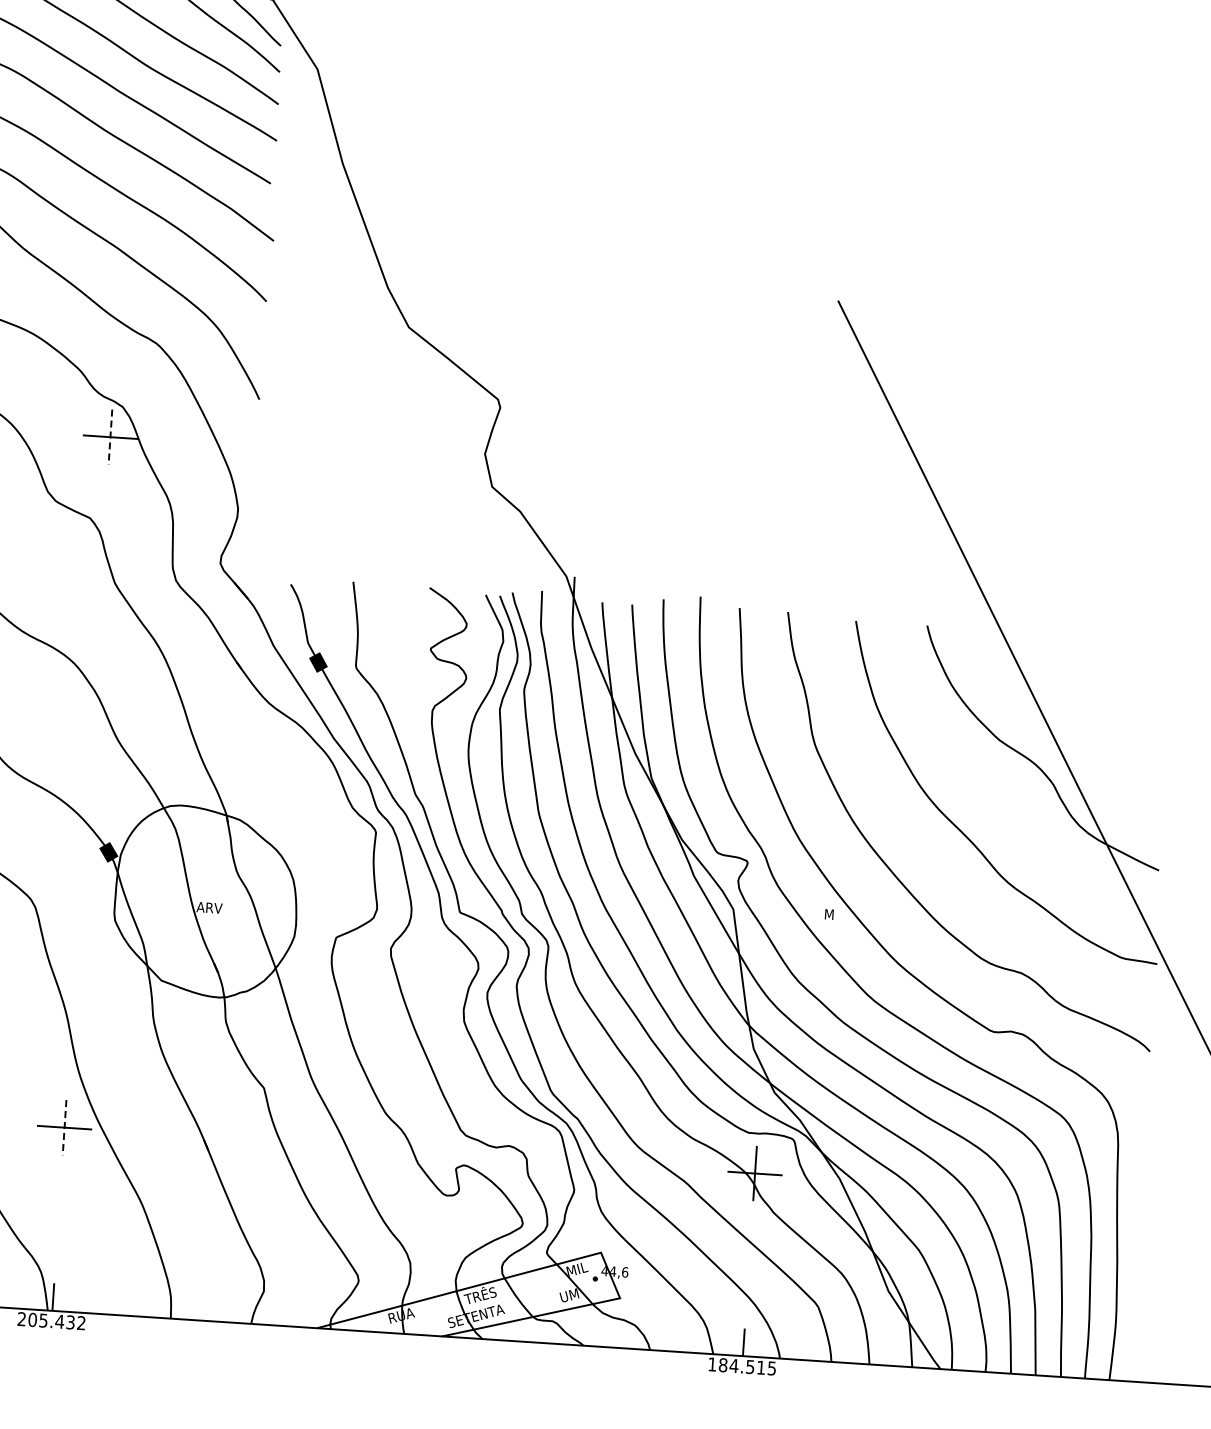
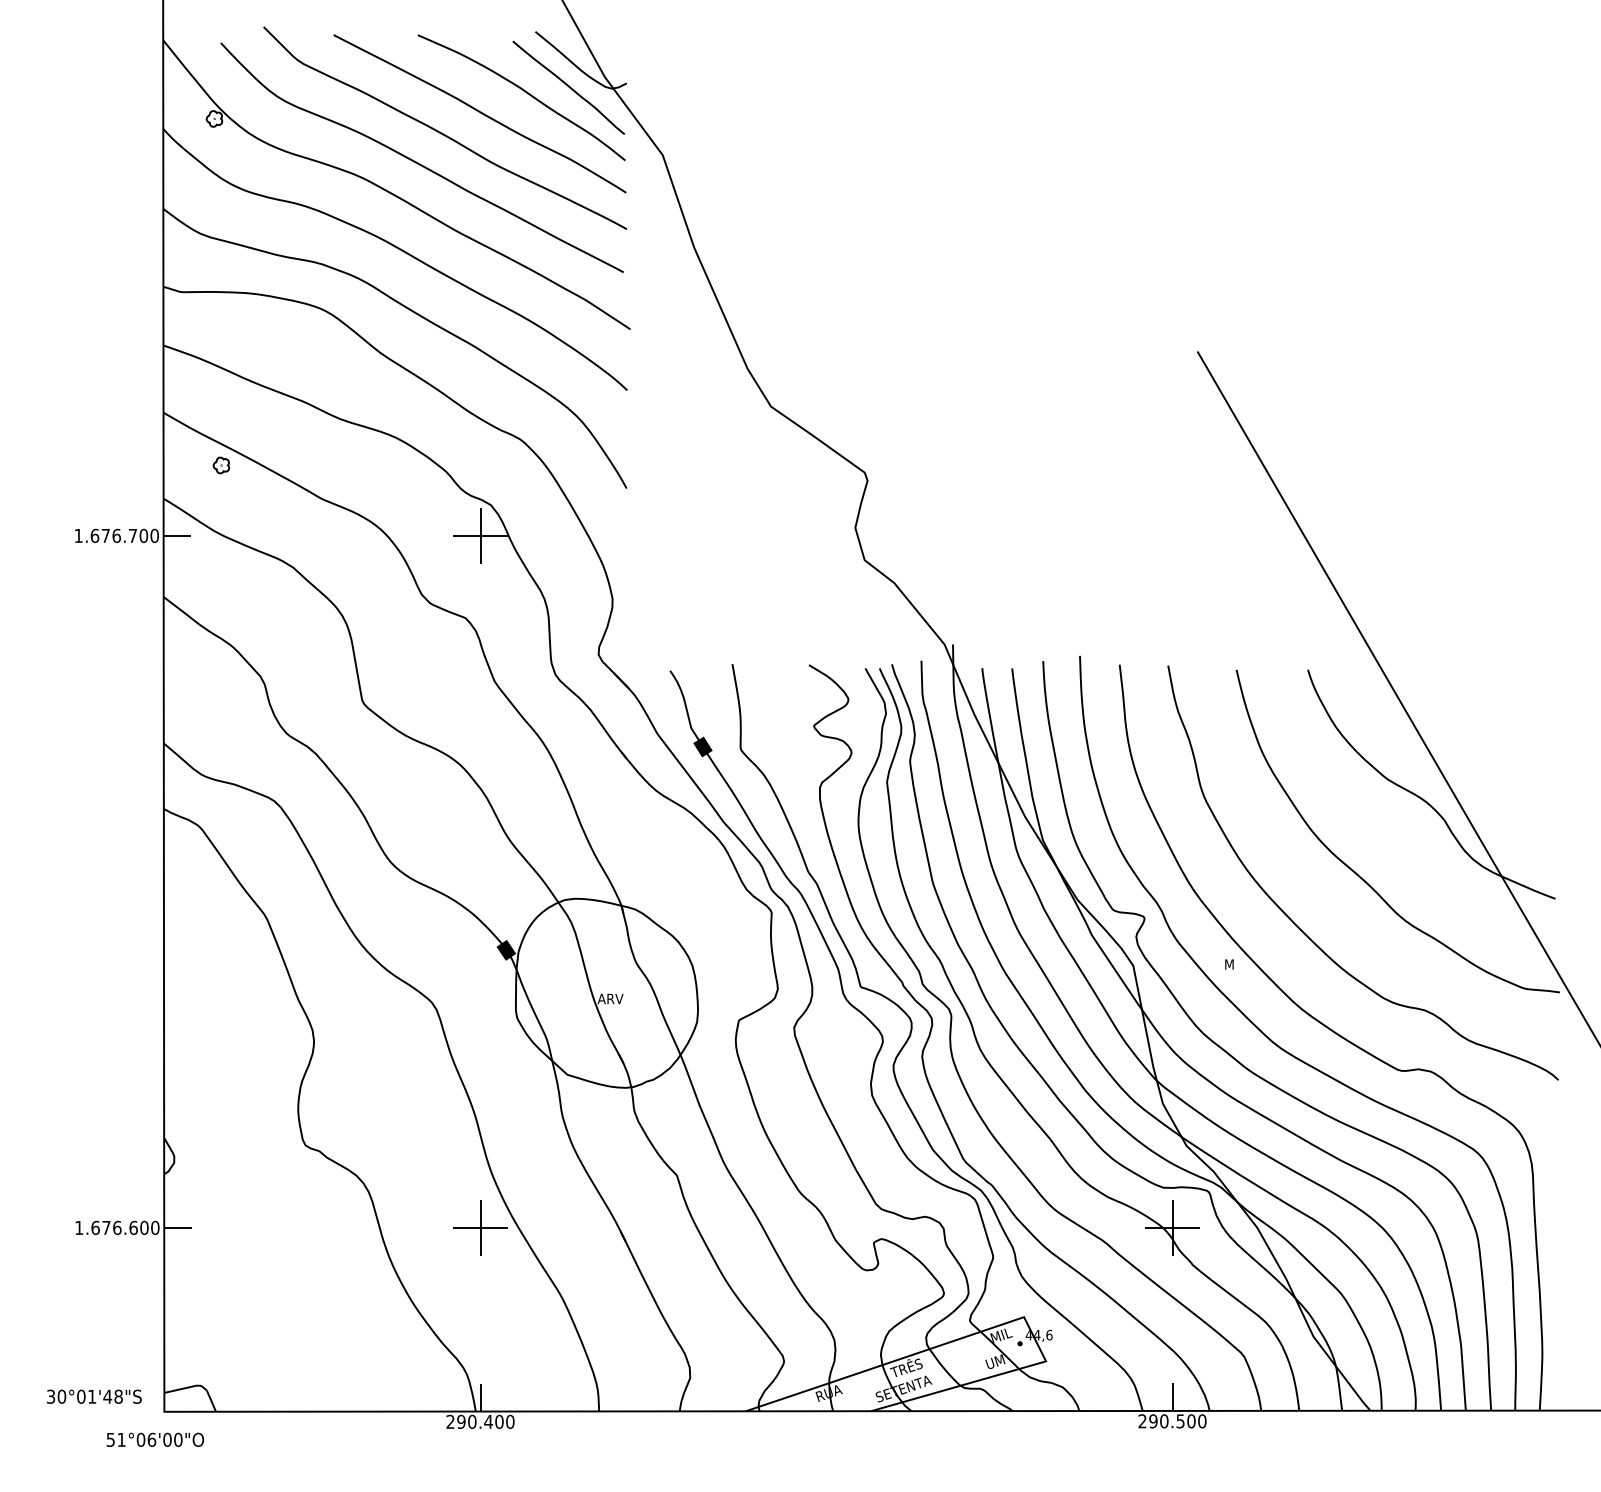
line: (110, 436) -> (480, 535), dashed -> solid
line: (64, 1127) -> (480, 1227), dashed -> solid
text: (56, 1321) -> (485, 1421), 205.432 -> 290.400
text: (742, 1366) -> (1172, 1421), 184.515 -> 290.500

